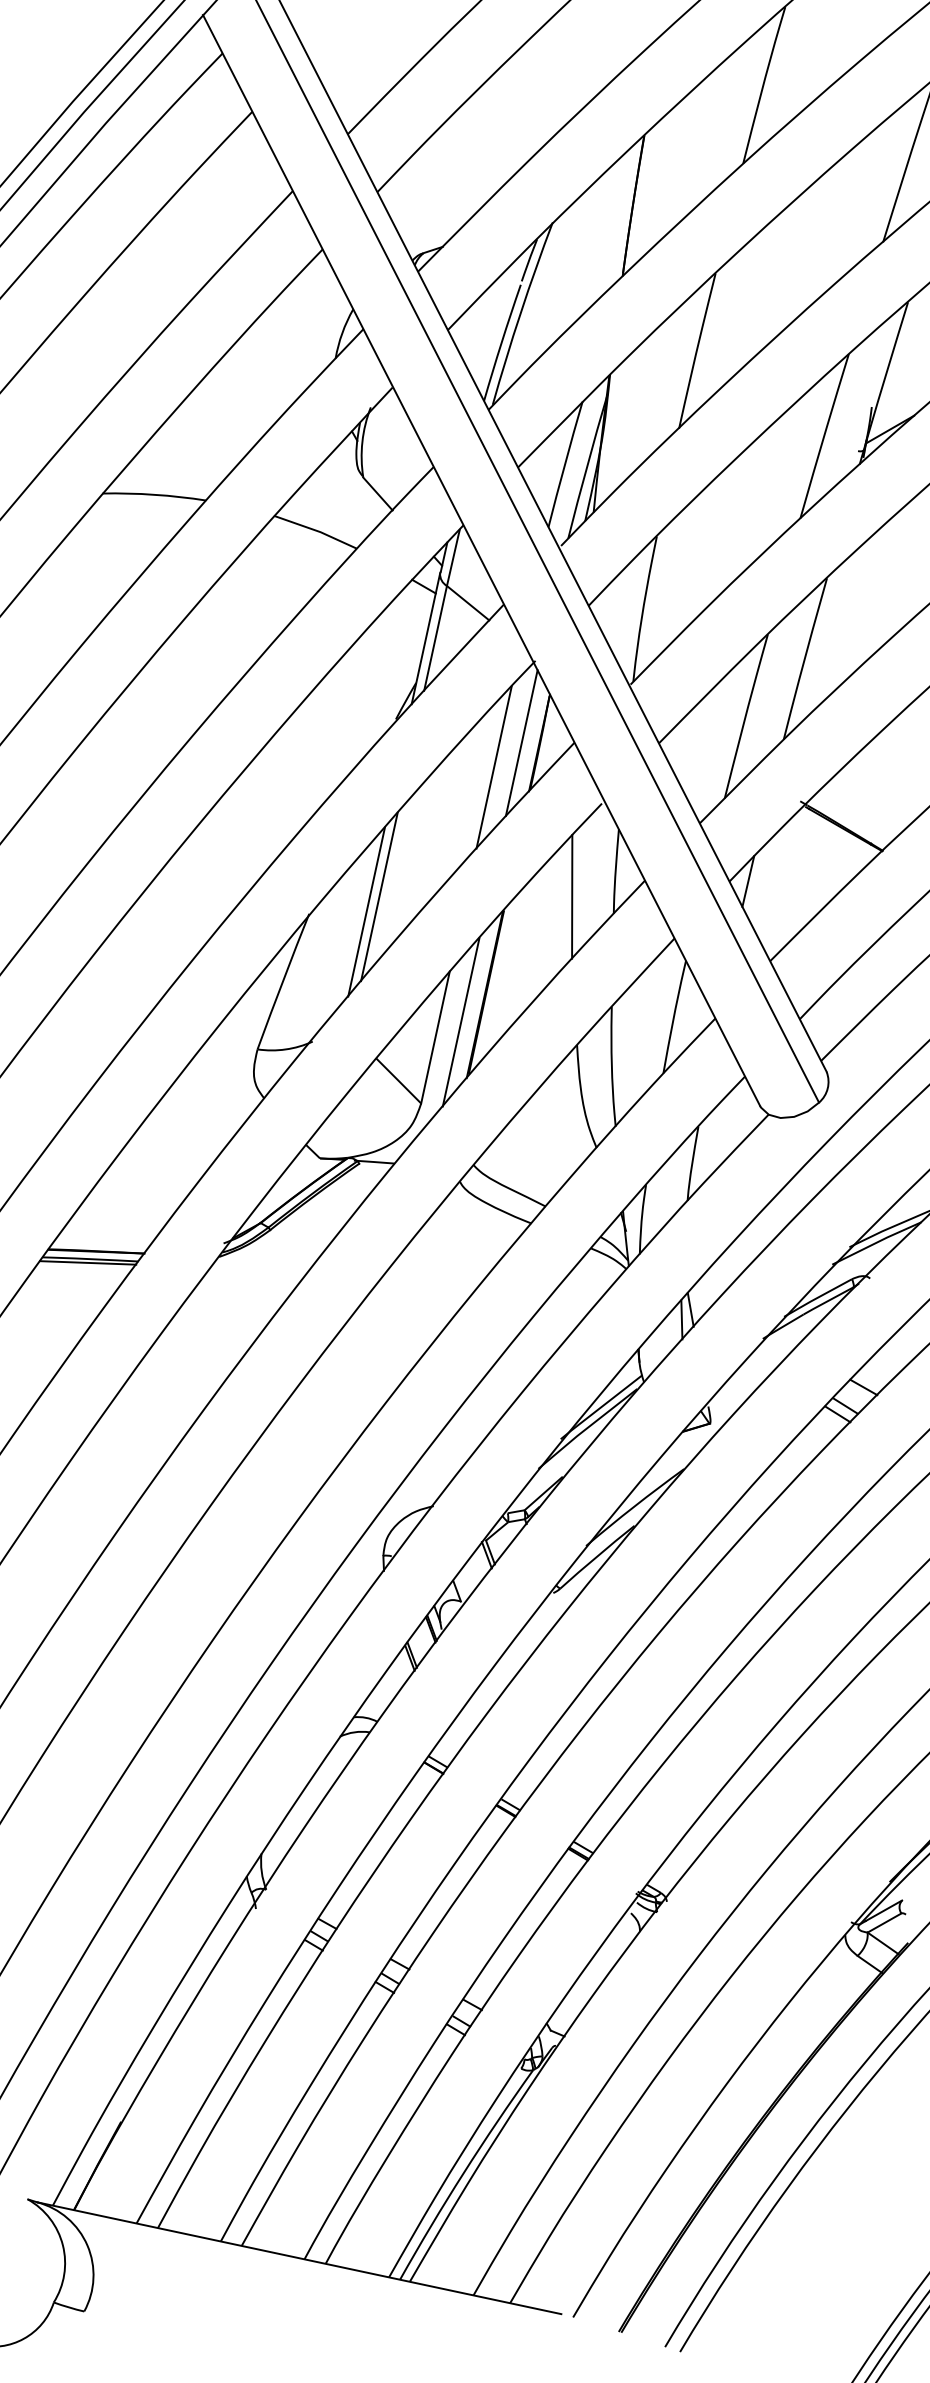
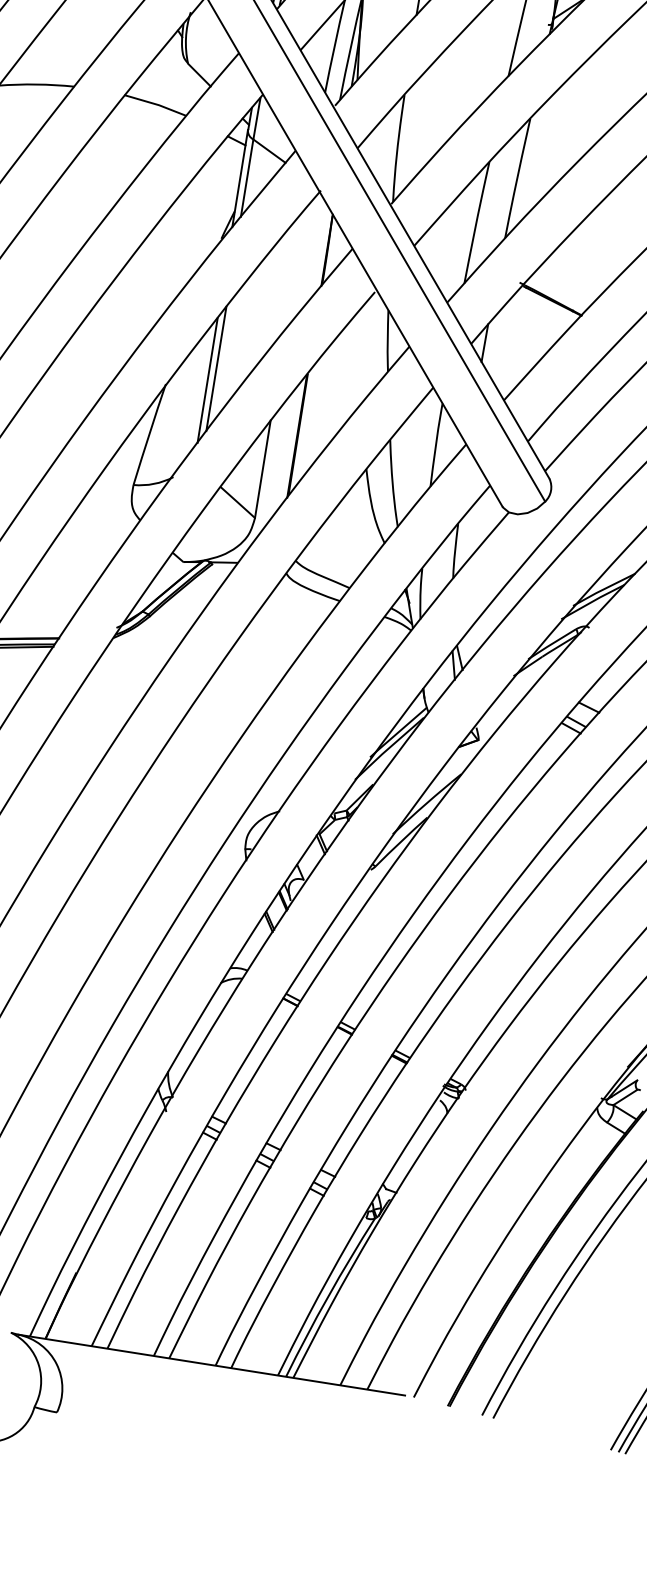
line: (521, 742) -> (313, 250), removed
line: (493, 767) -> (294, 270), removed
line: (572, 896) -> (357, 361), removed
line: (460, 1022) -> (280, 457), removed

